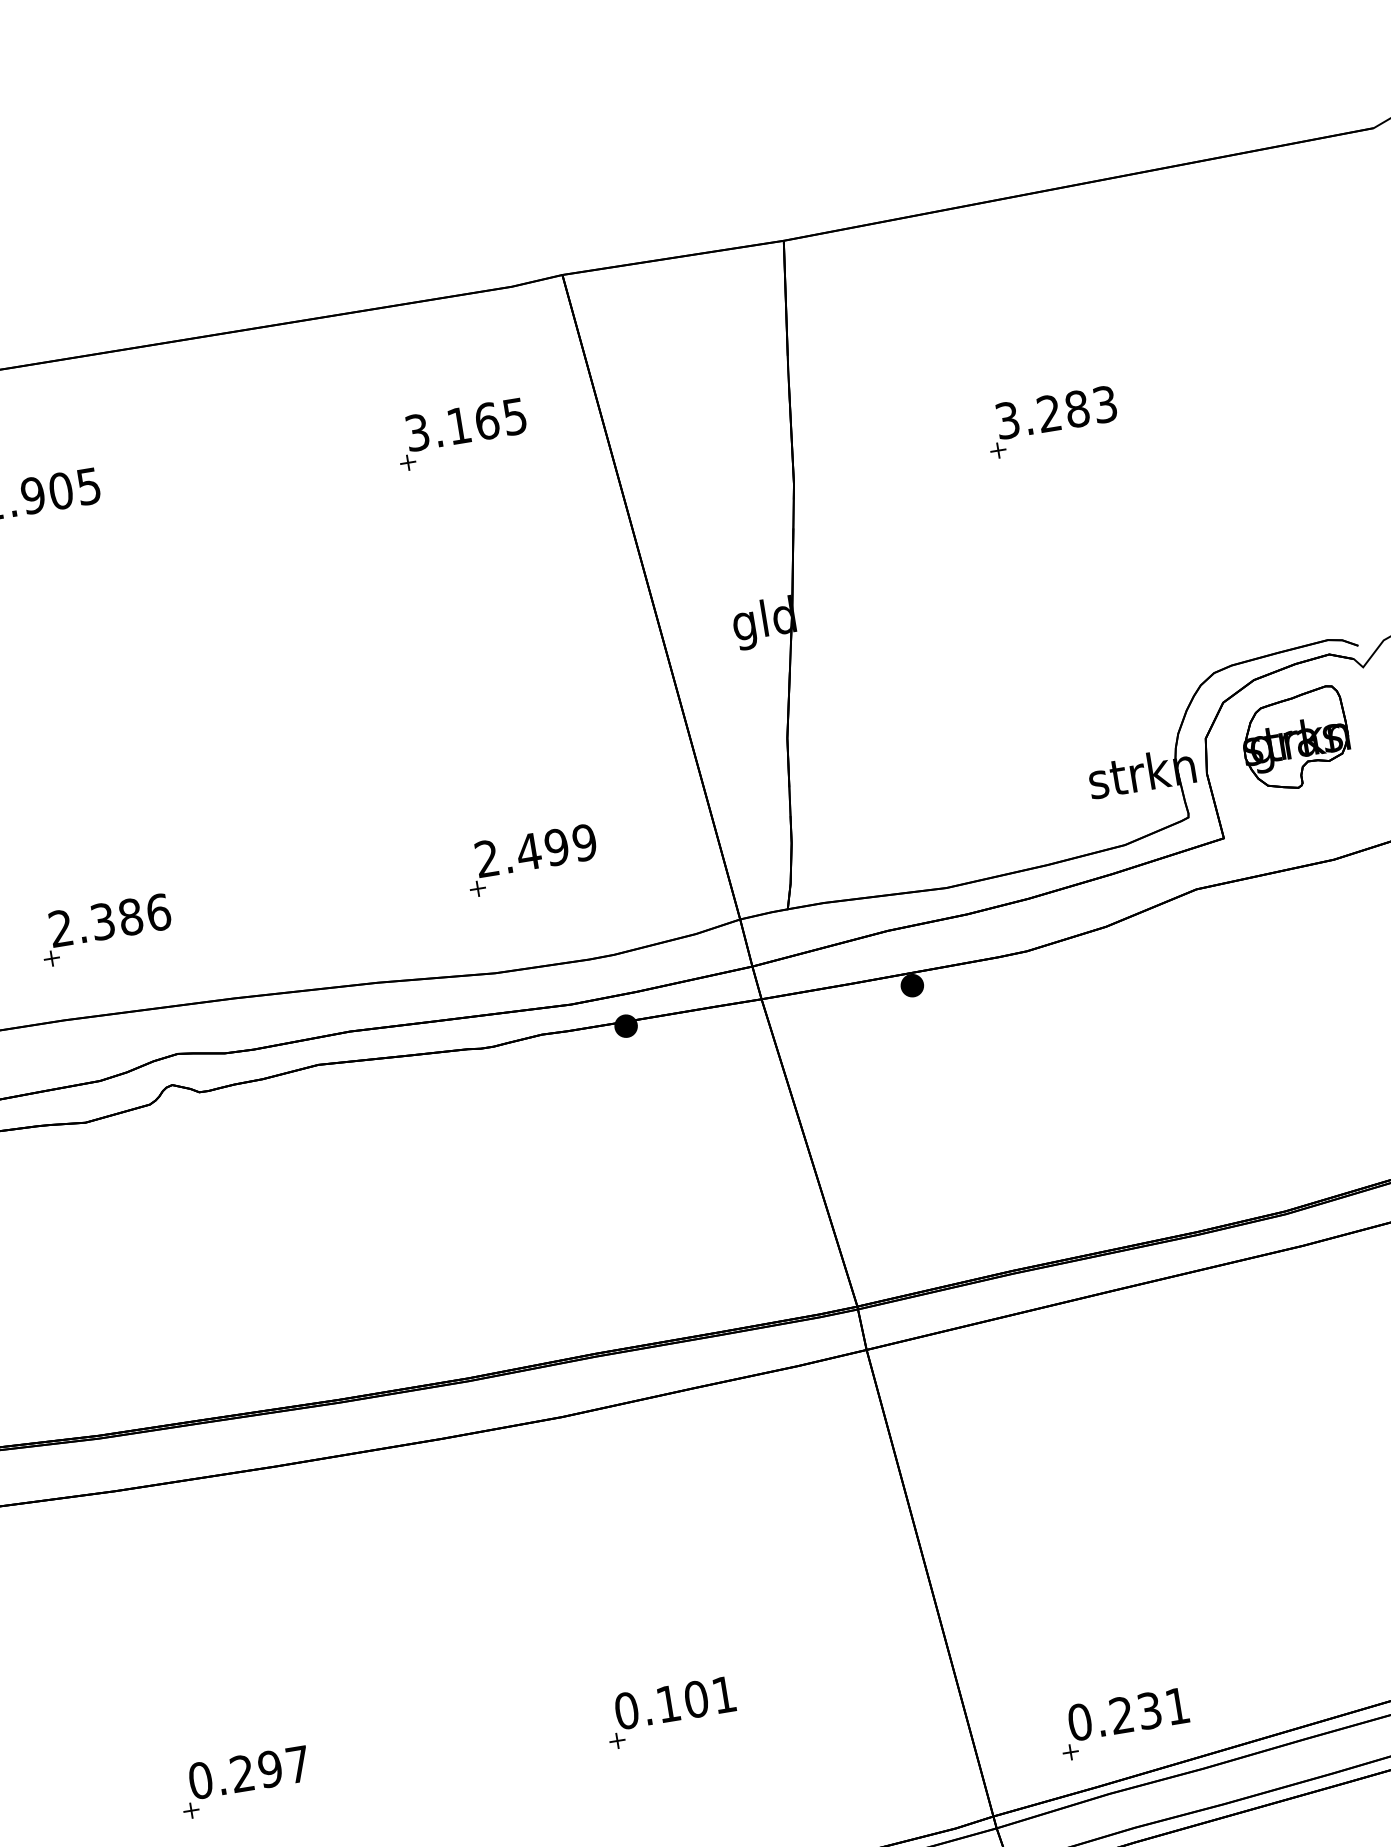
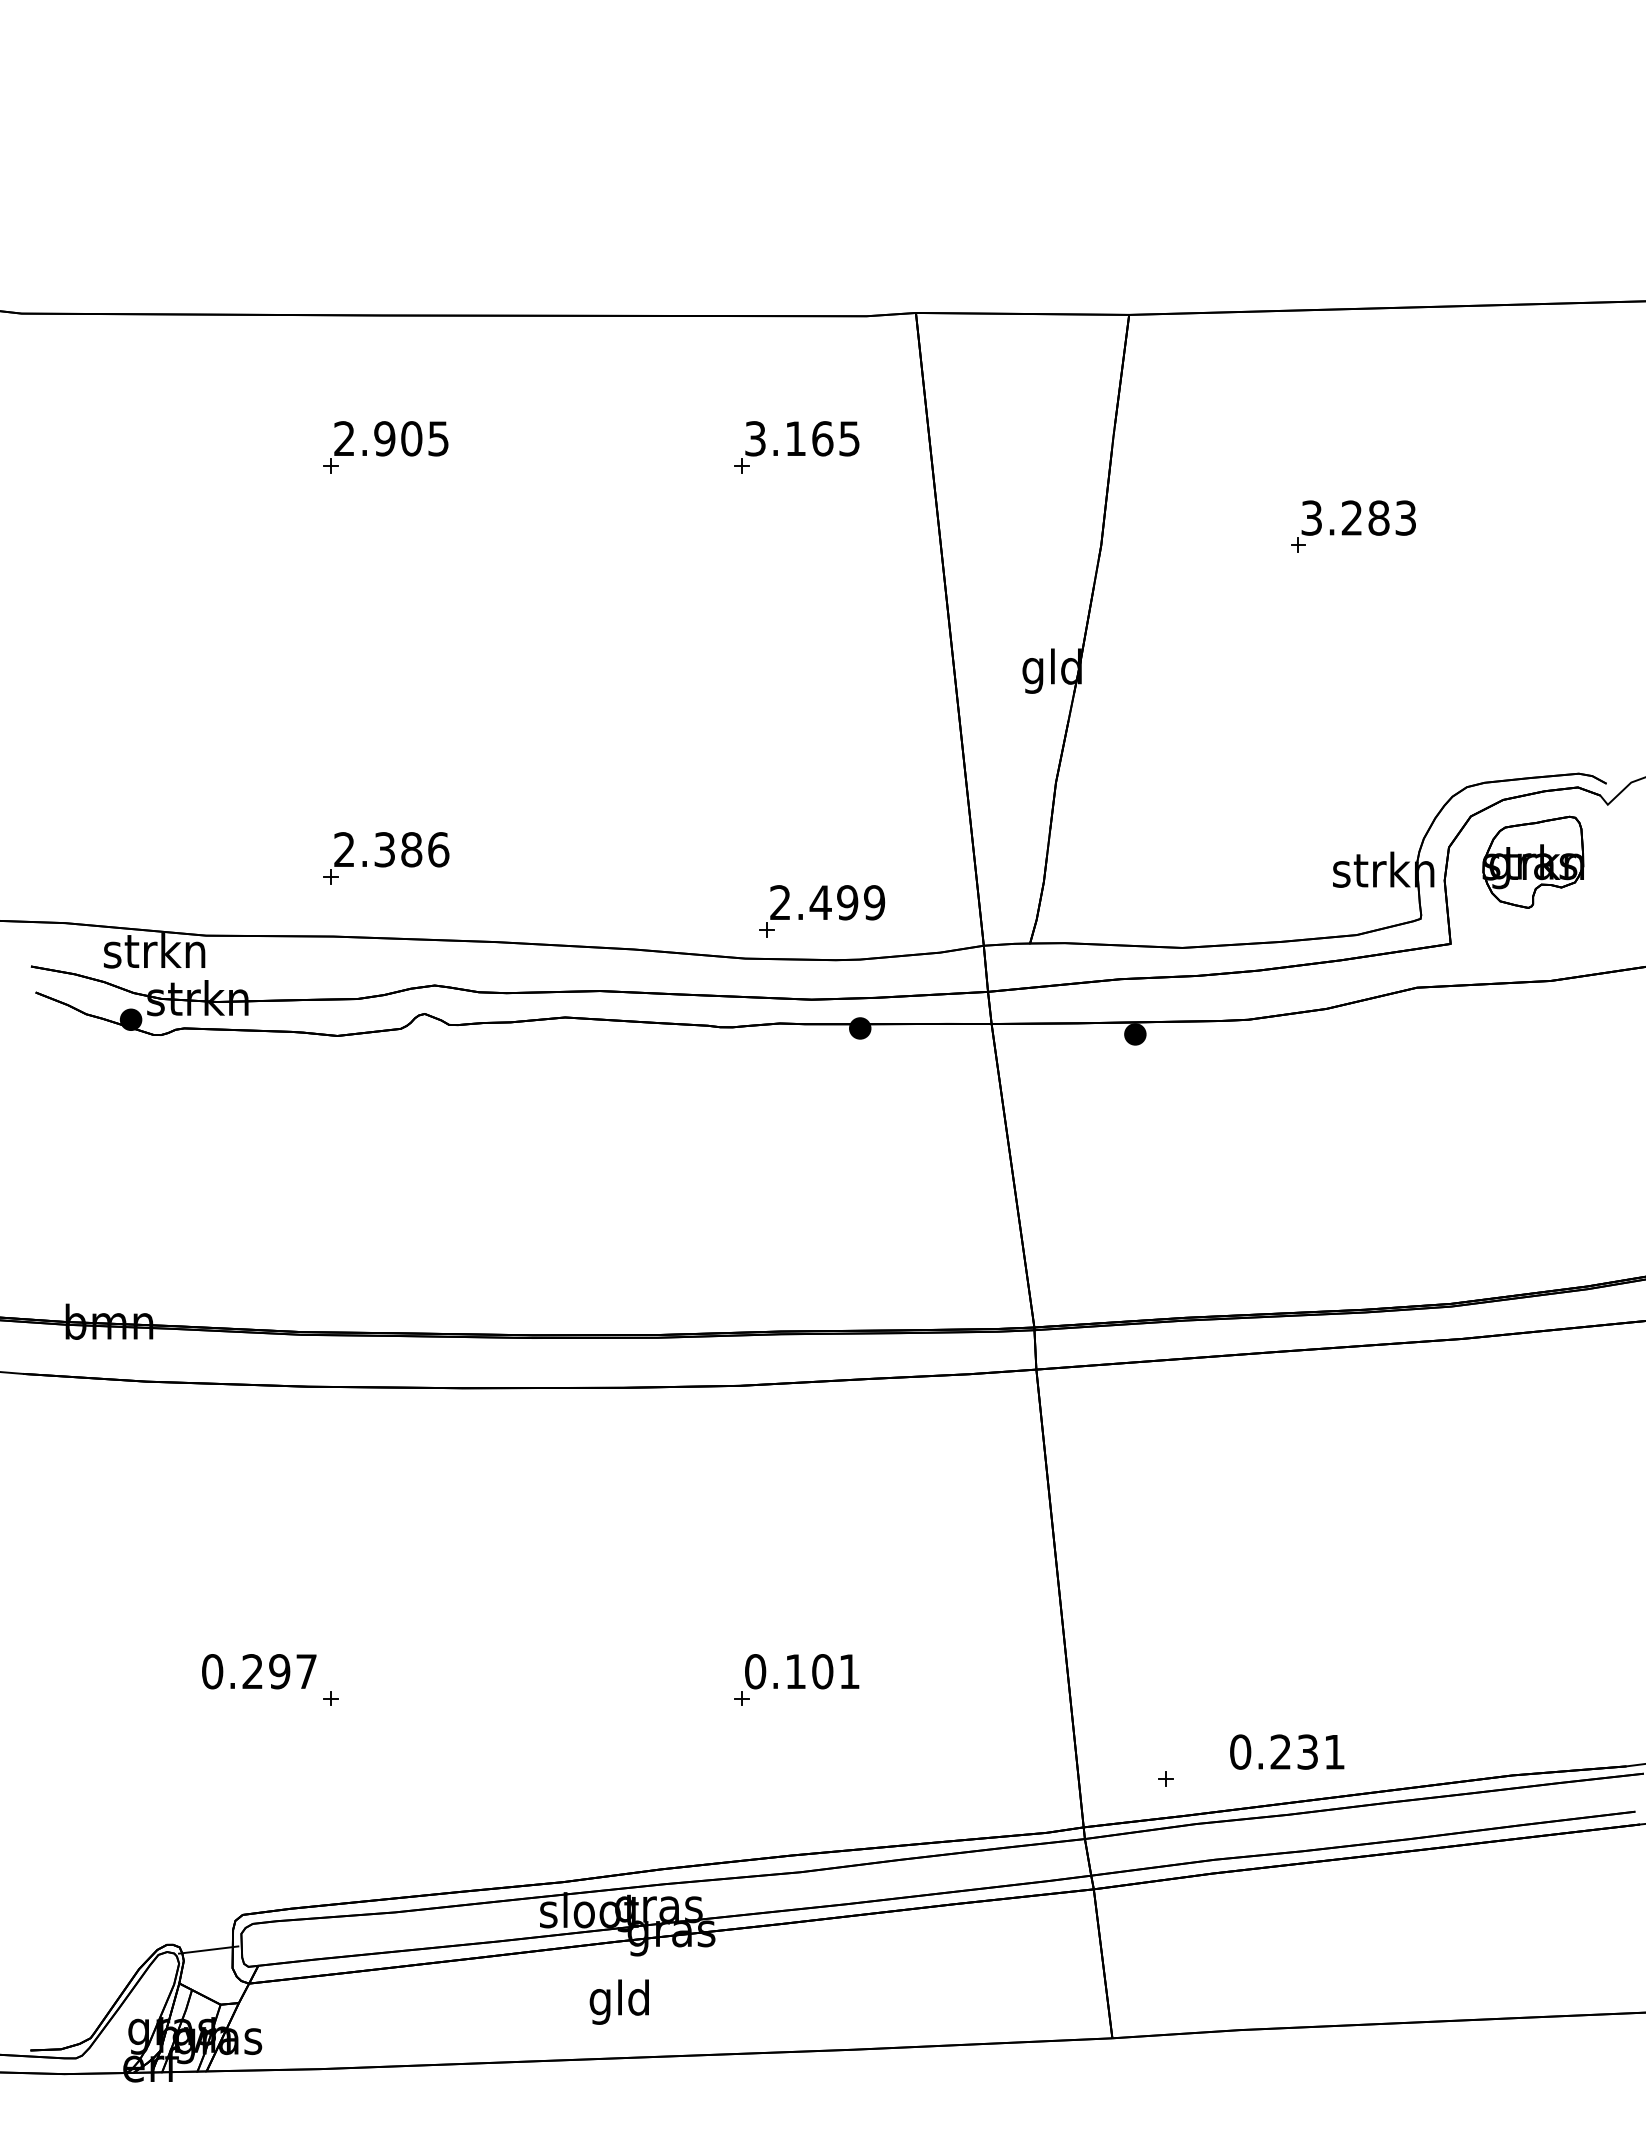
part: (532, 860) -> (822, 911), moved
text: (1128, 1713) -> (1287, 1751), moved
text: (249, 1772) -> (259, 1671), moved

